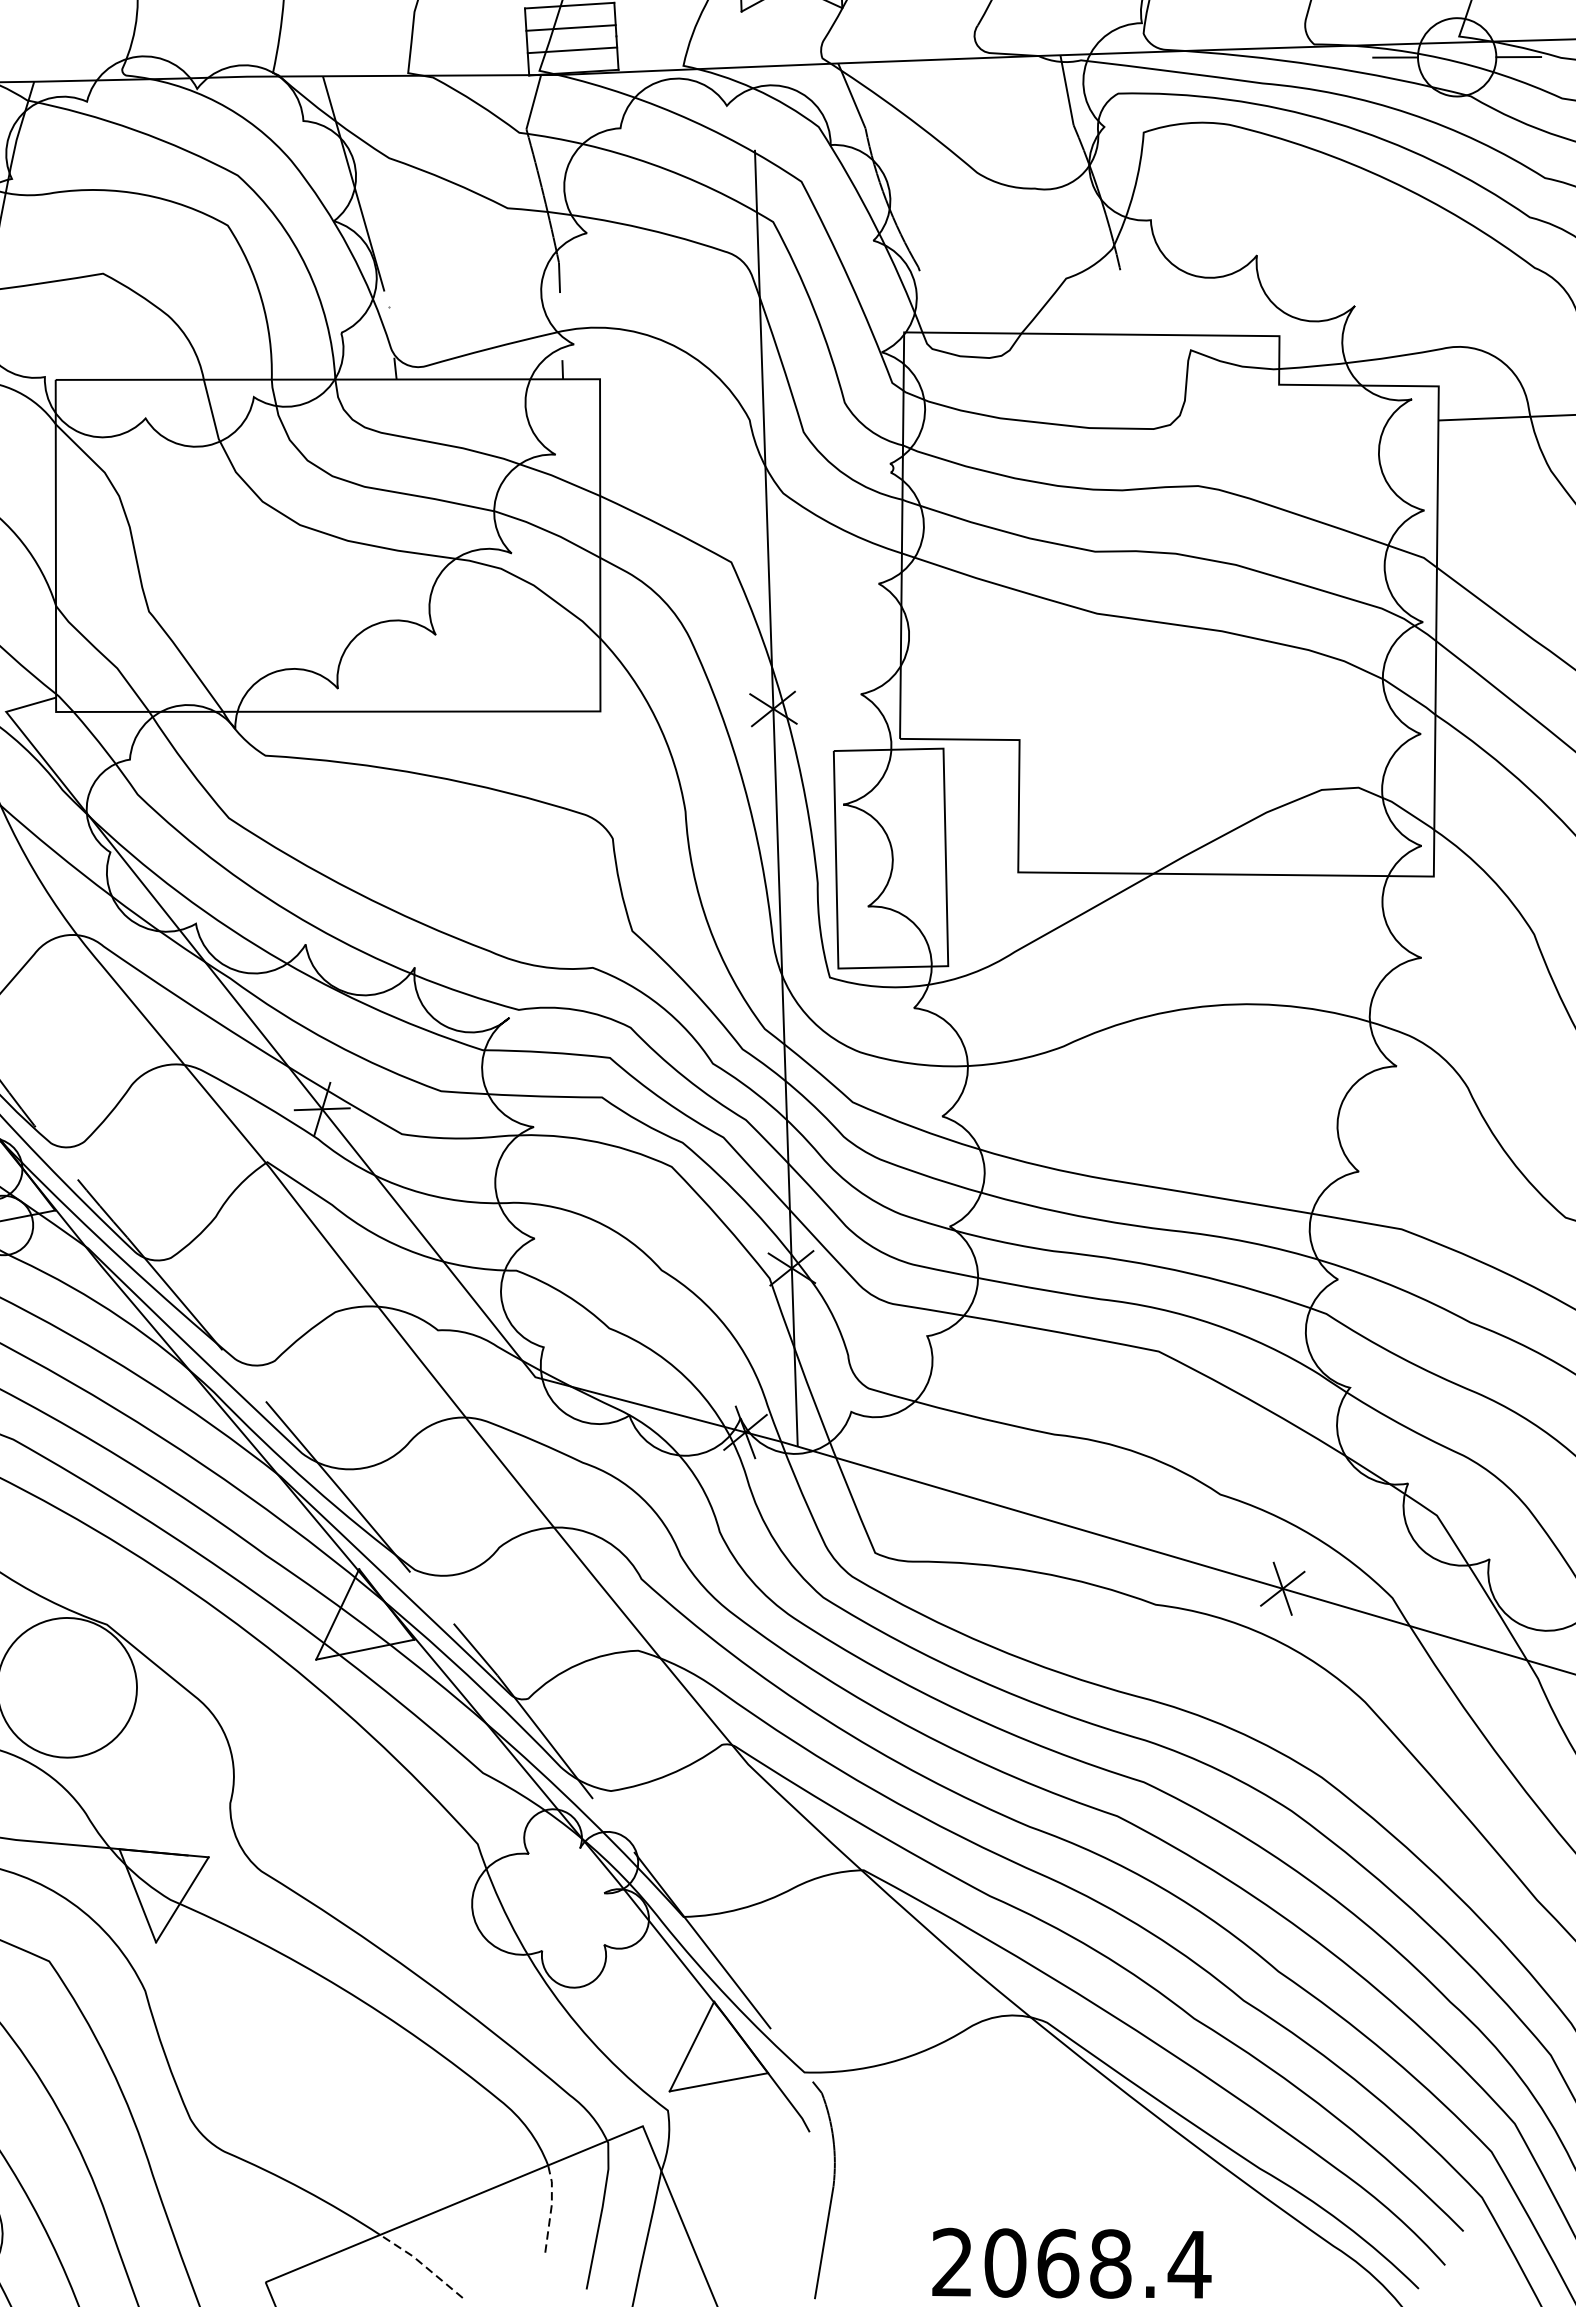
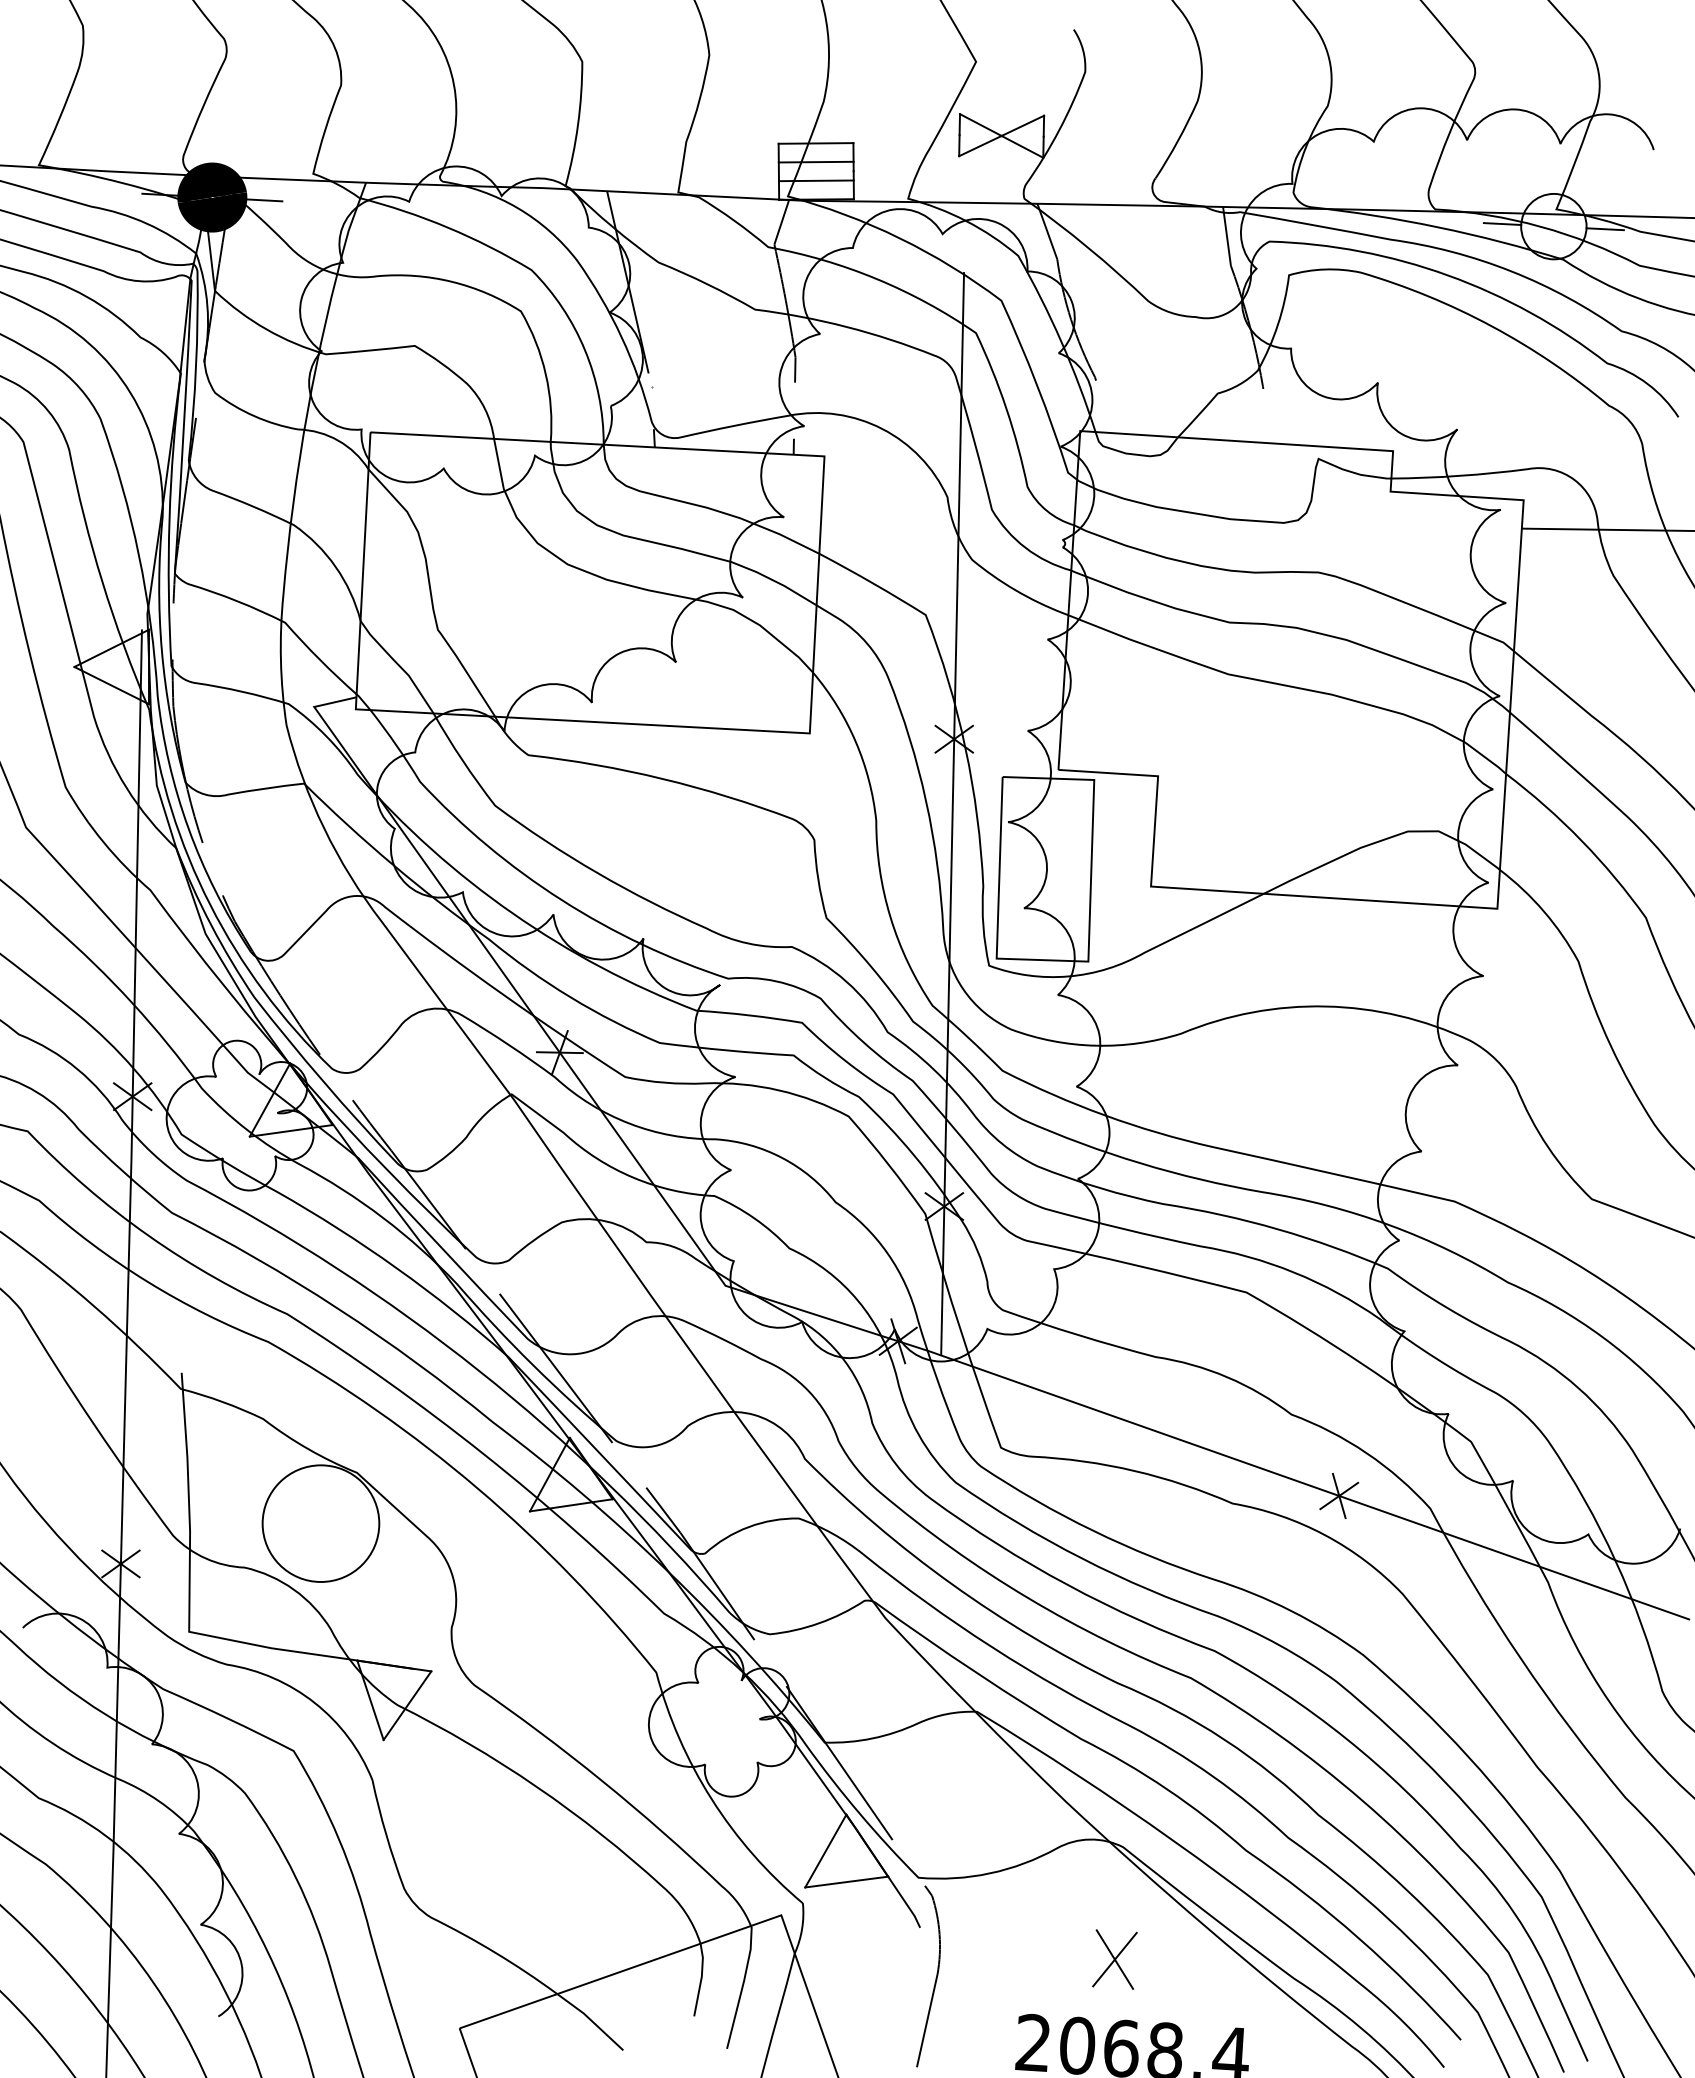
part: (1044, 2157) -> (1114, 1959), added
line: (551, 2206) -> (701, 1978), dashed -> solid
line: (421, 2264) -> (590, 2020), dashed -> solid

